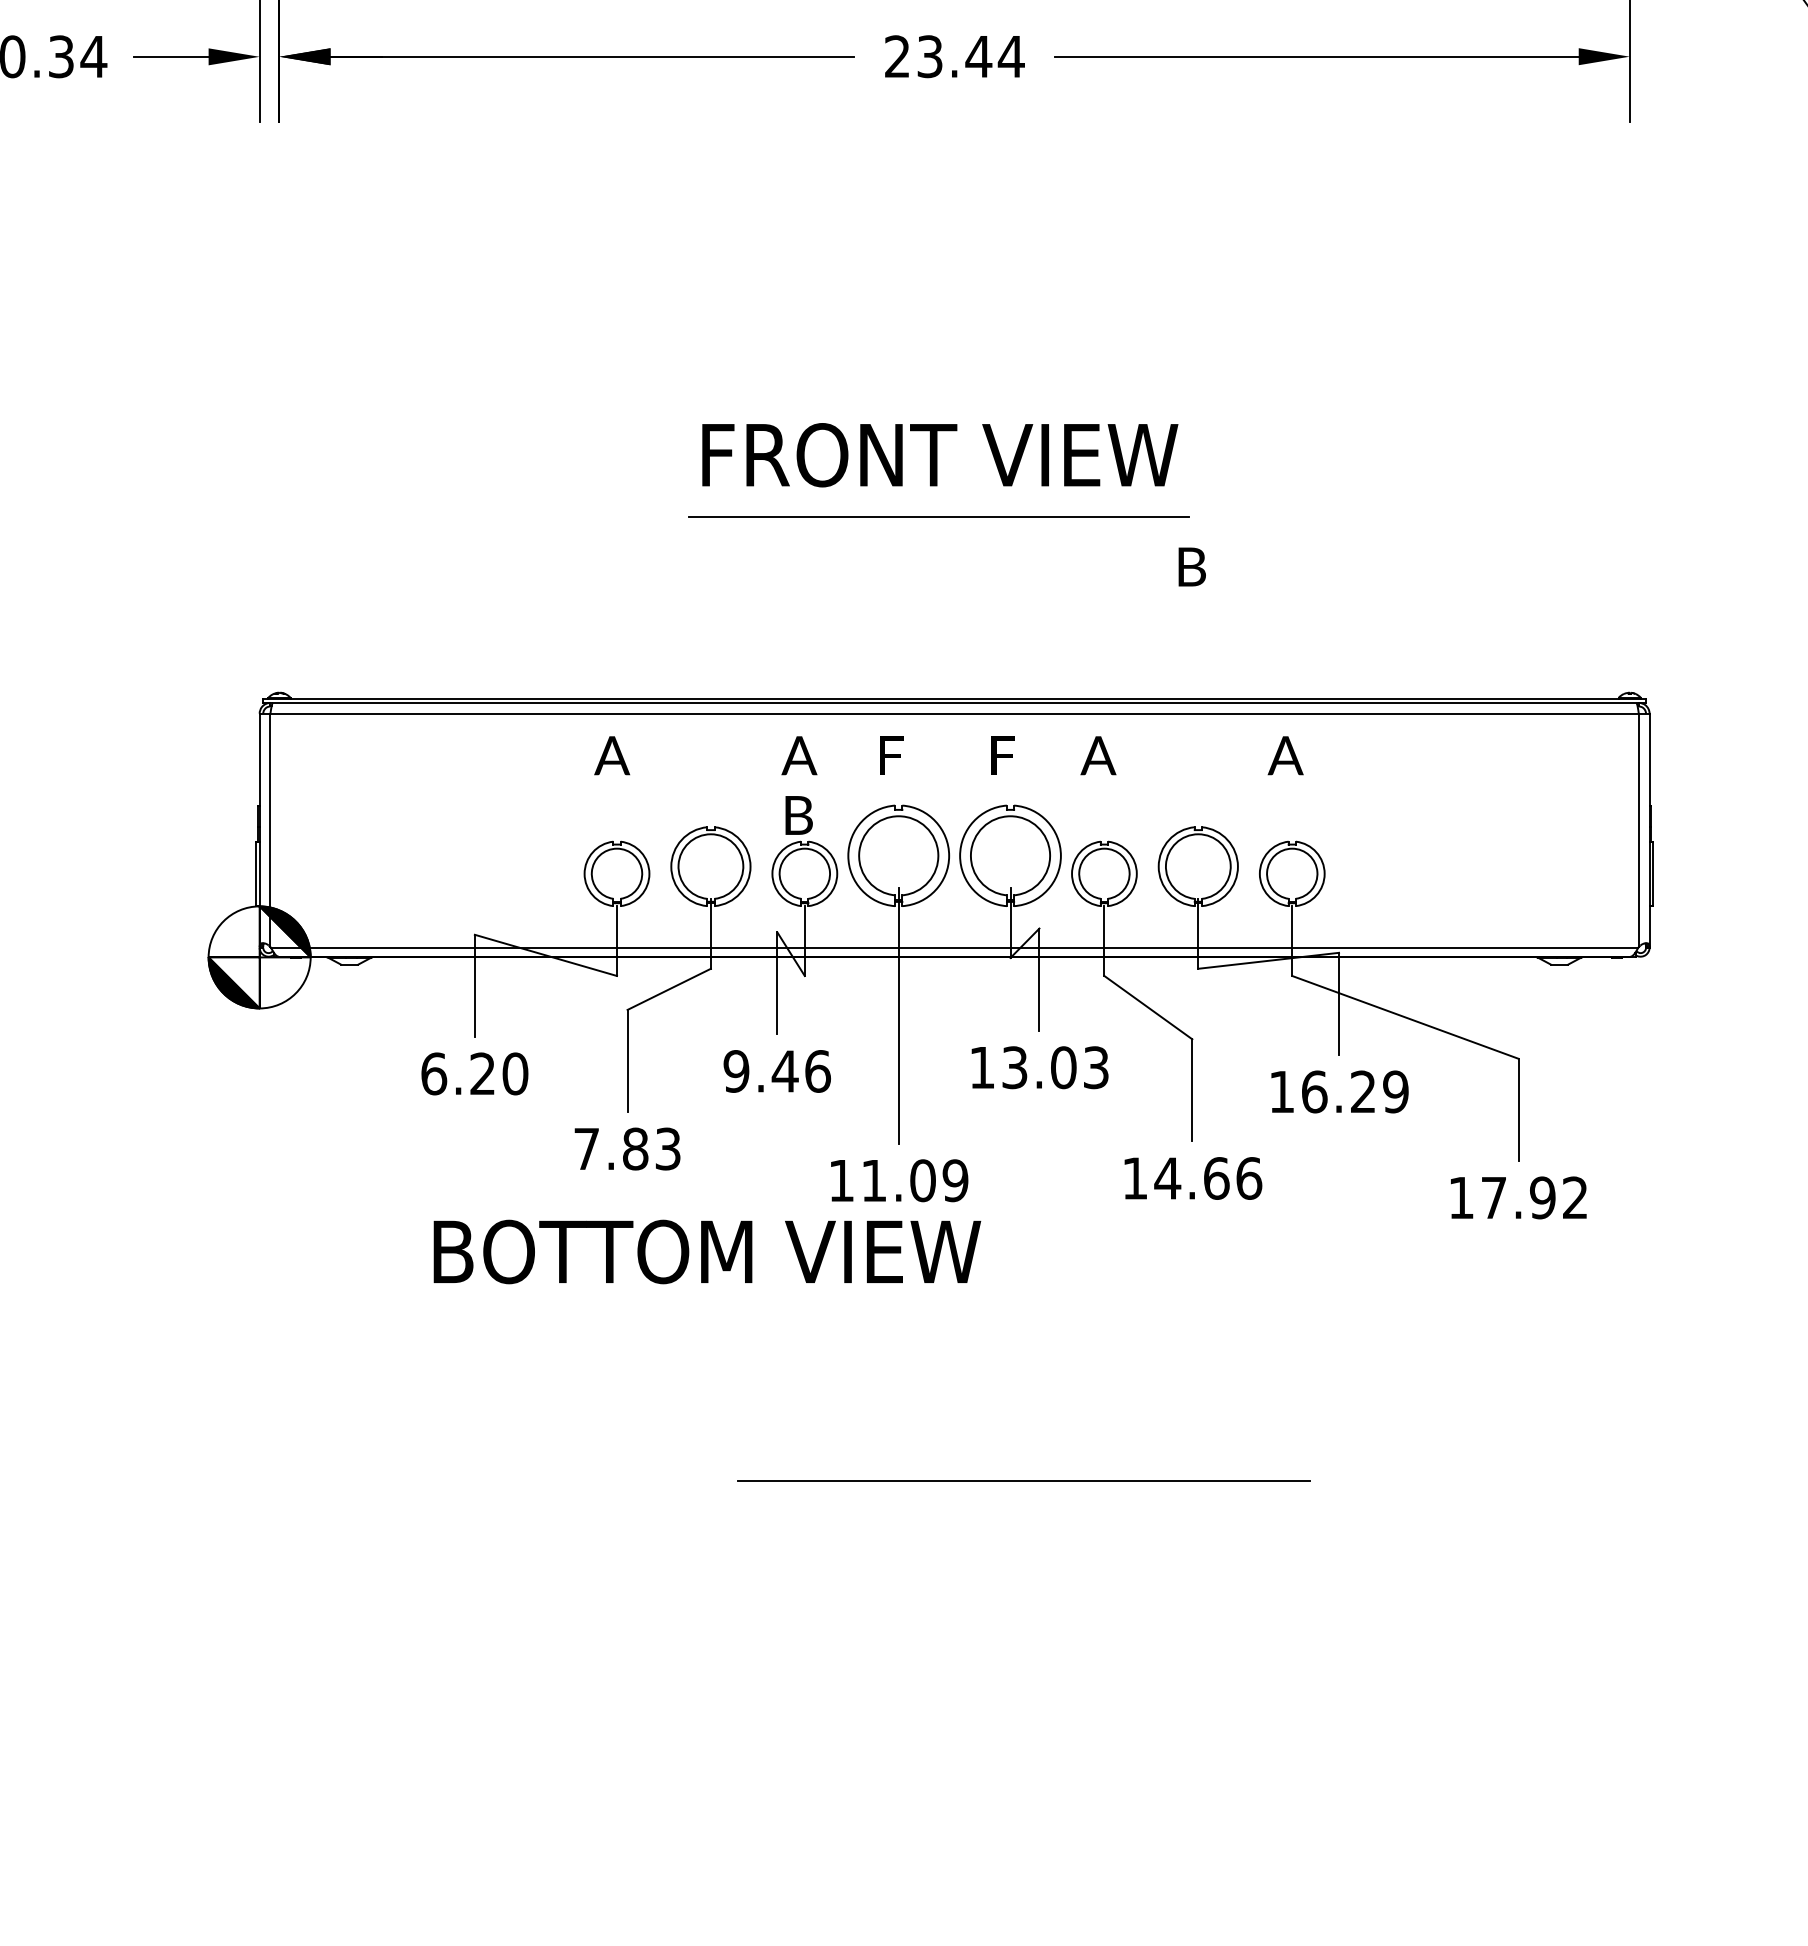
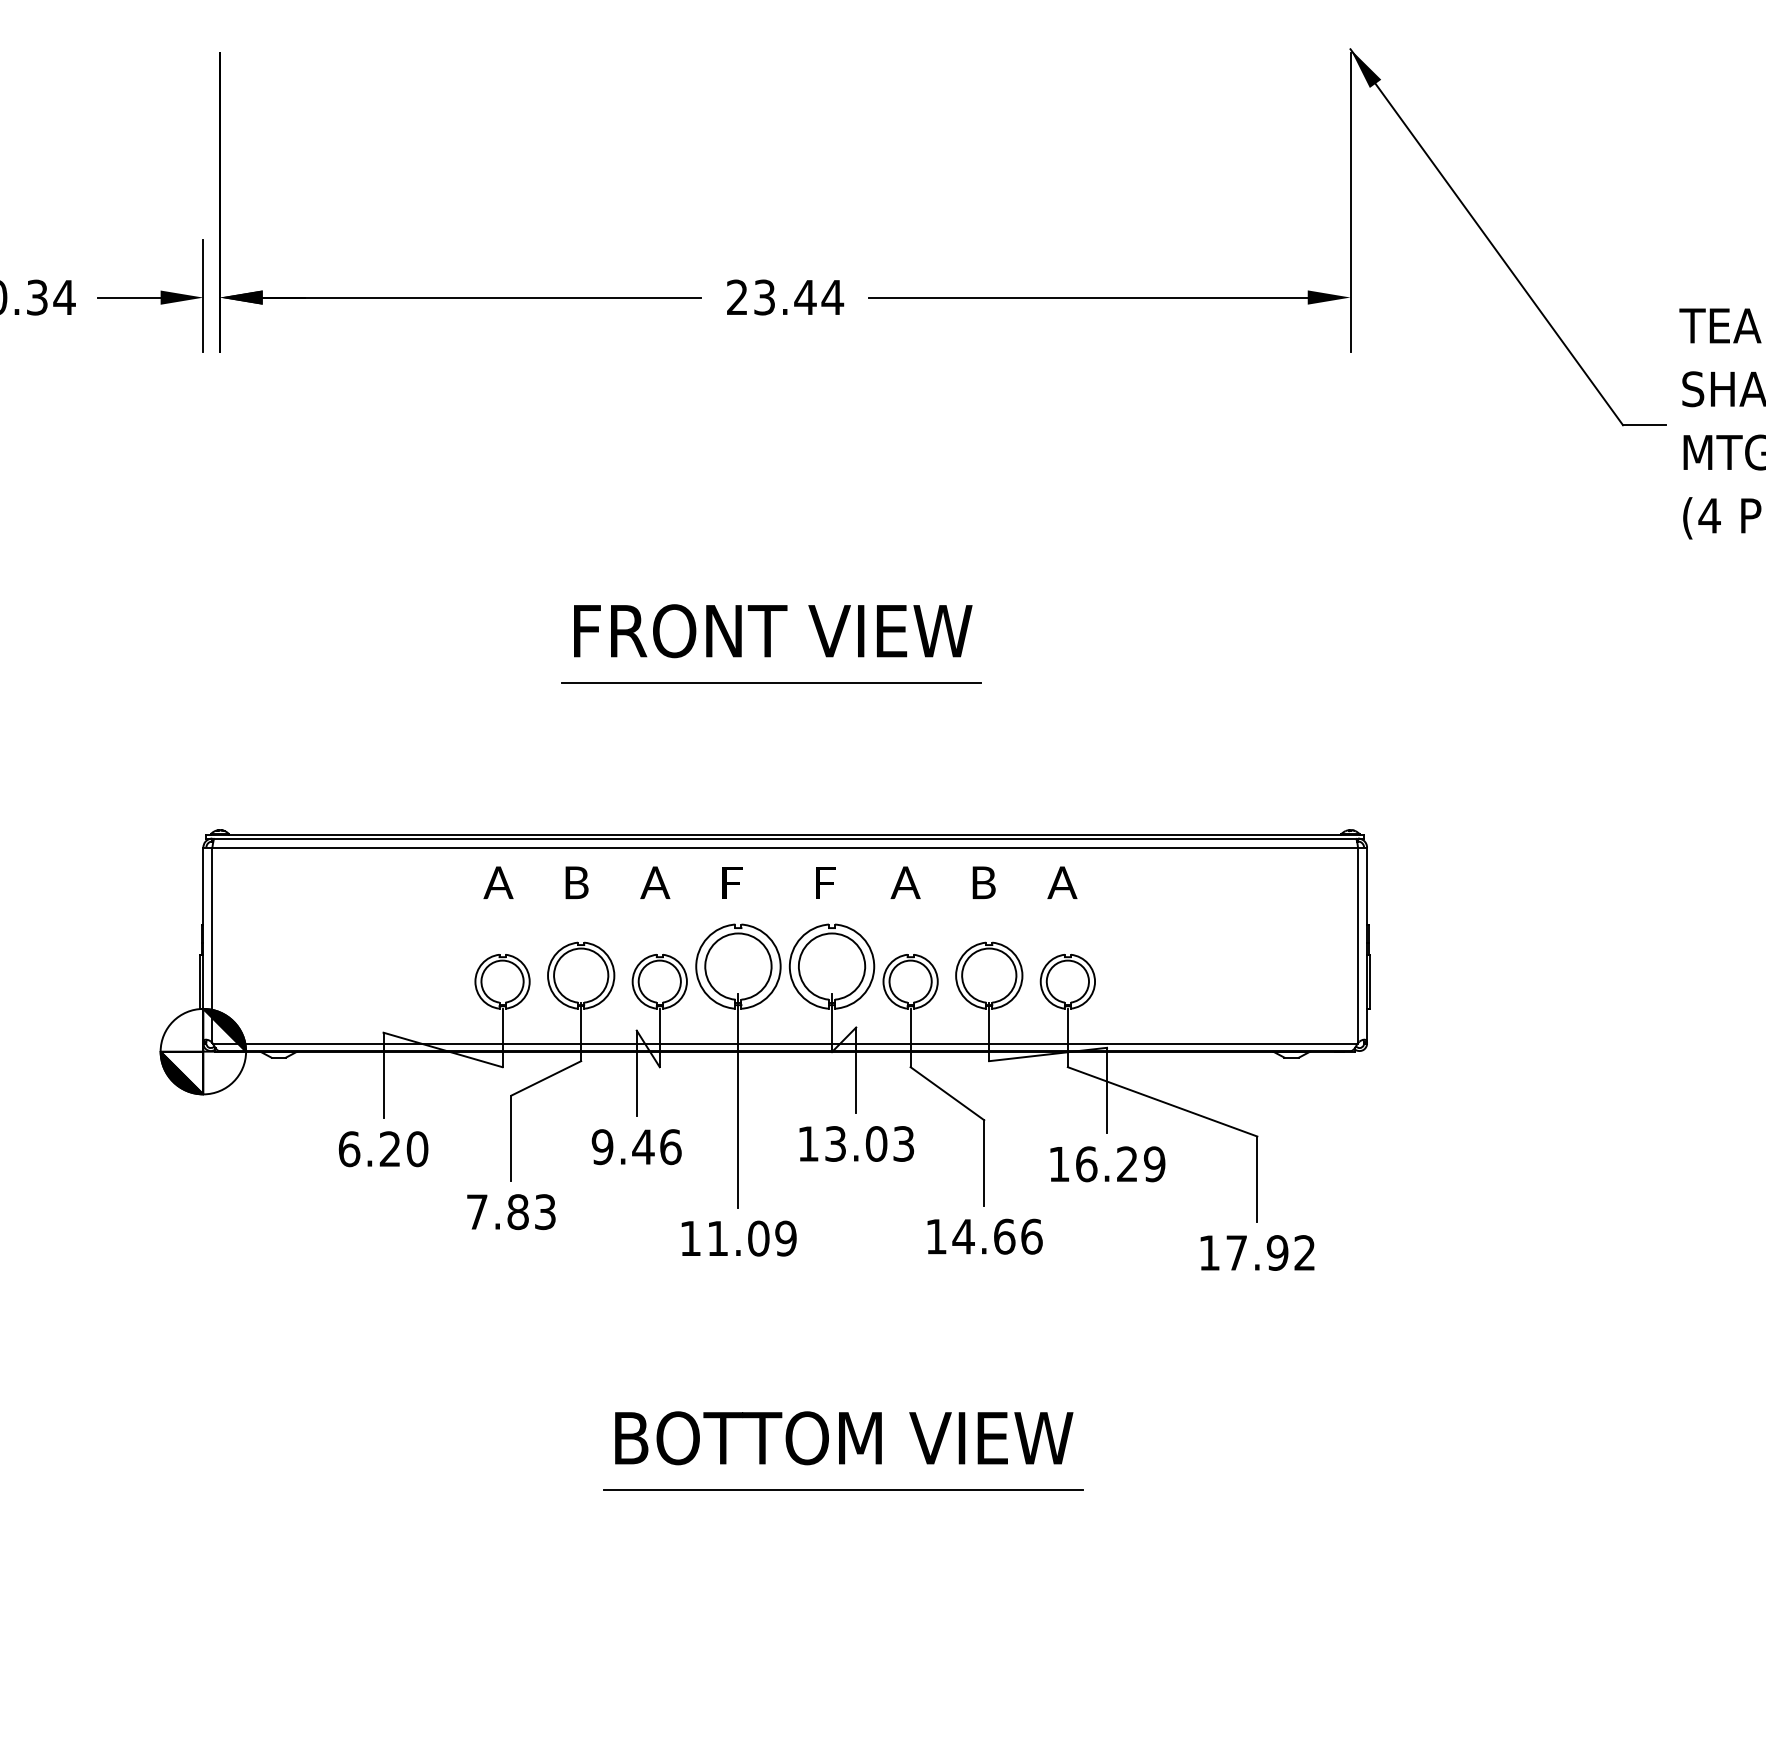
text: (1191, 566) -> (983, 882), moved
text: (798, 815) -> (576, 882), moved
text: (707, 1252) -> (844, 1438), moved

